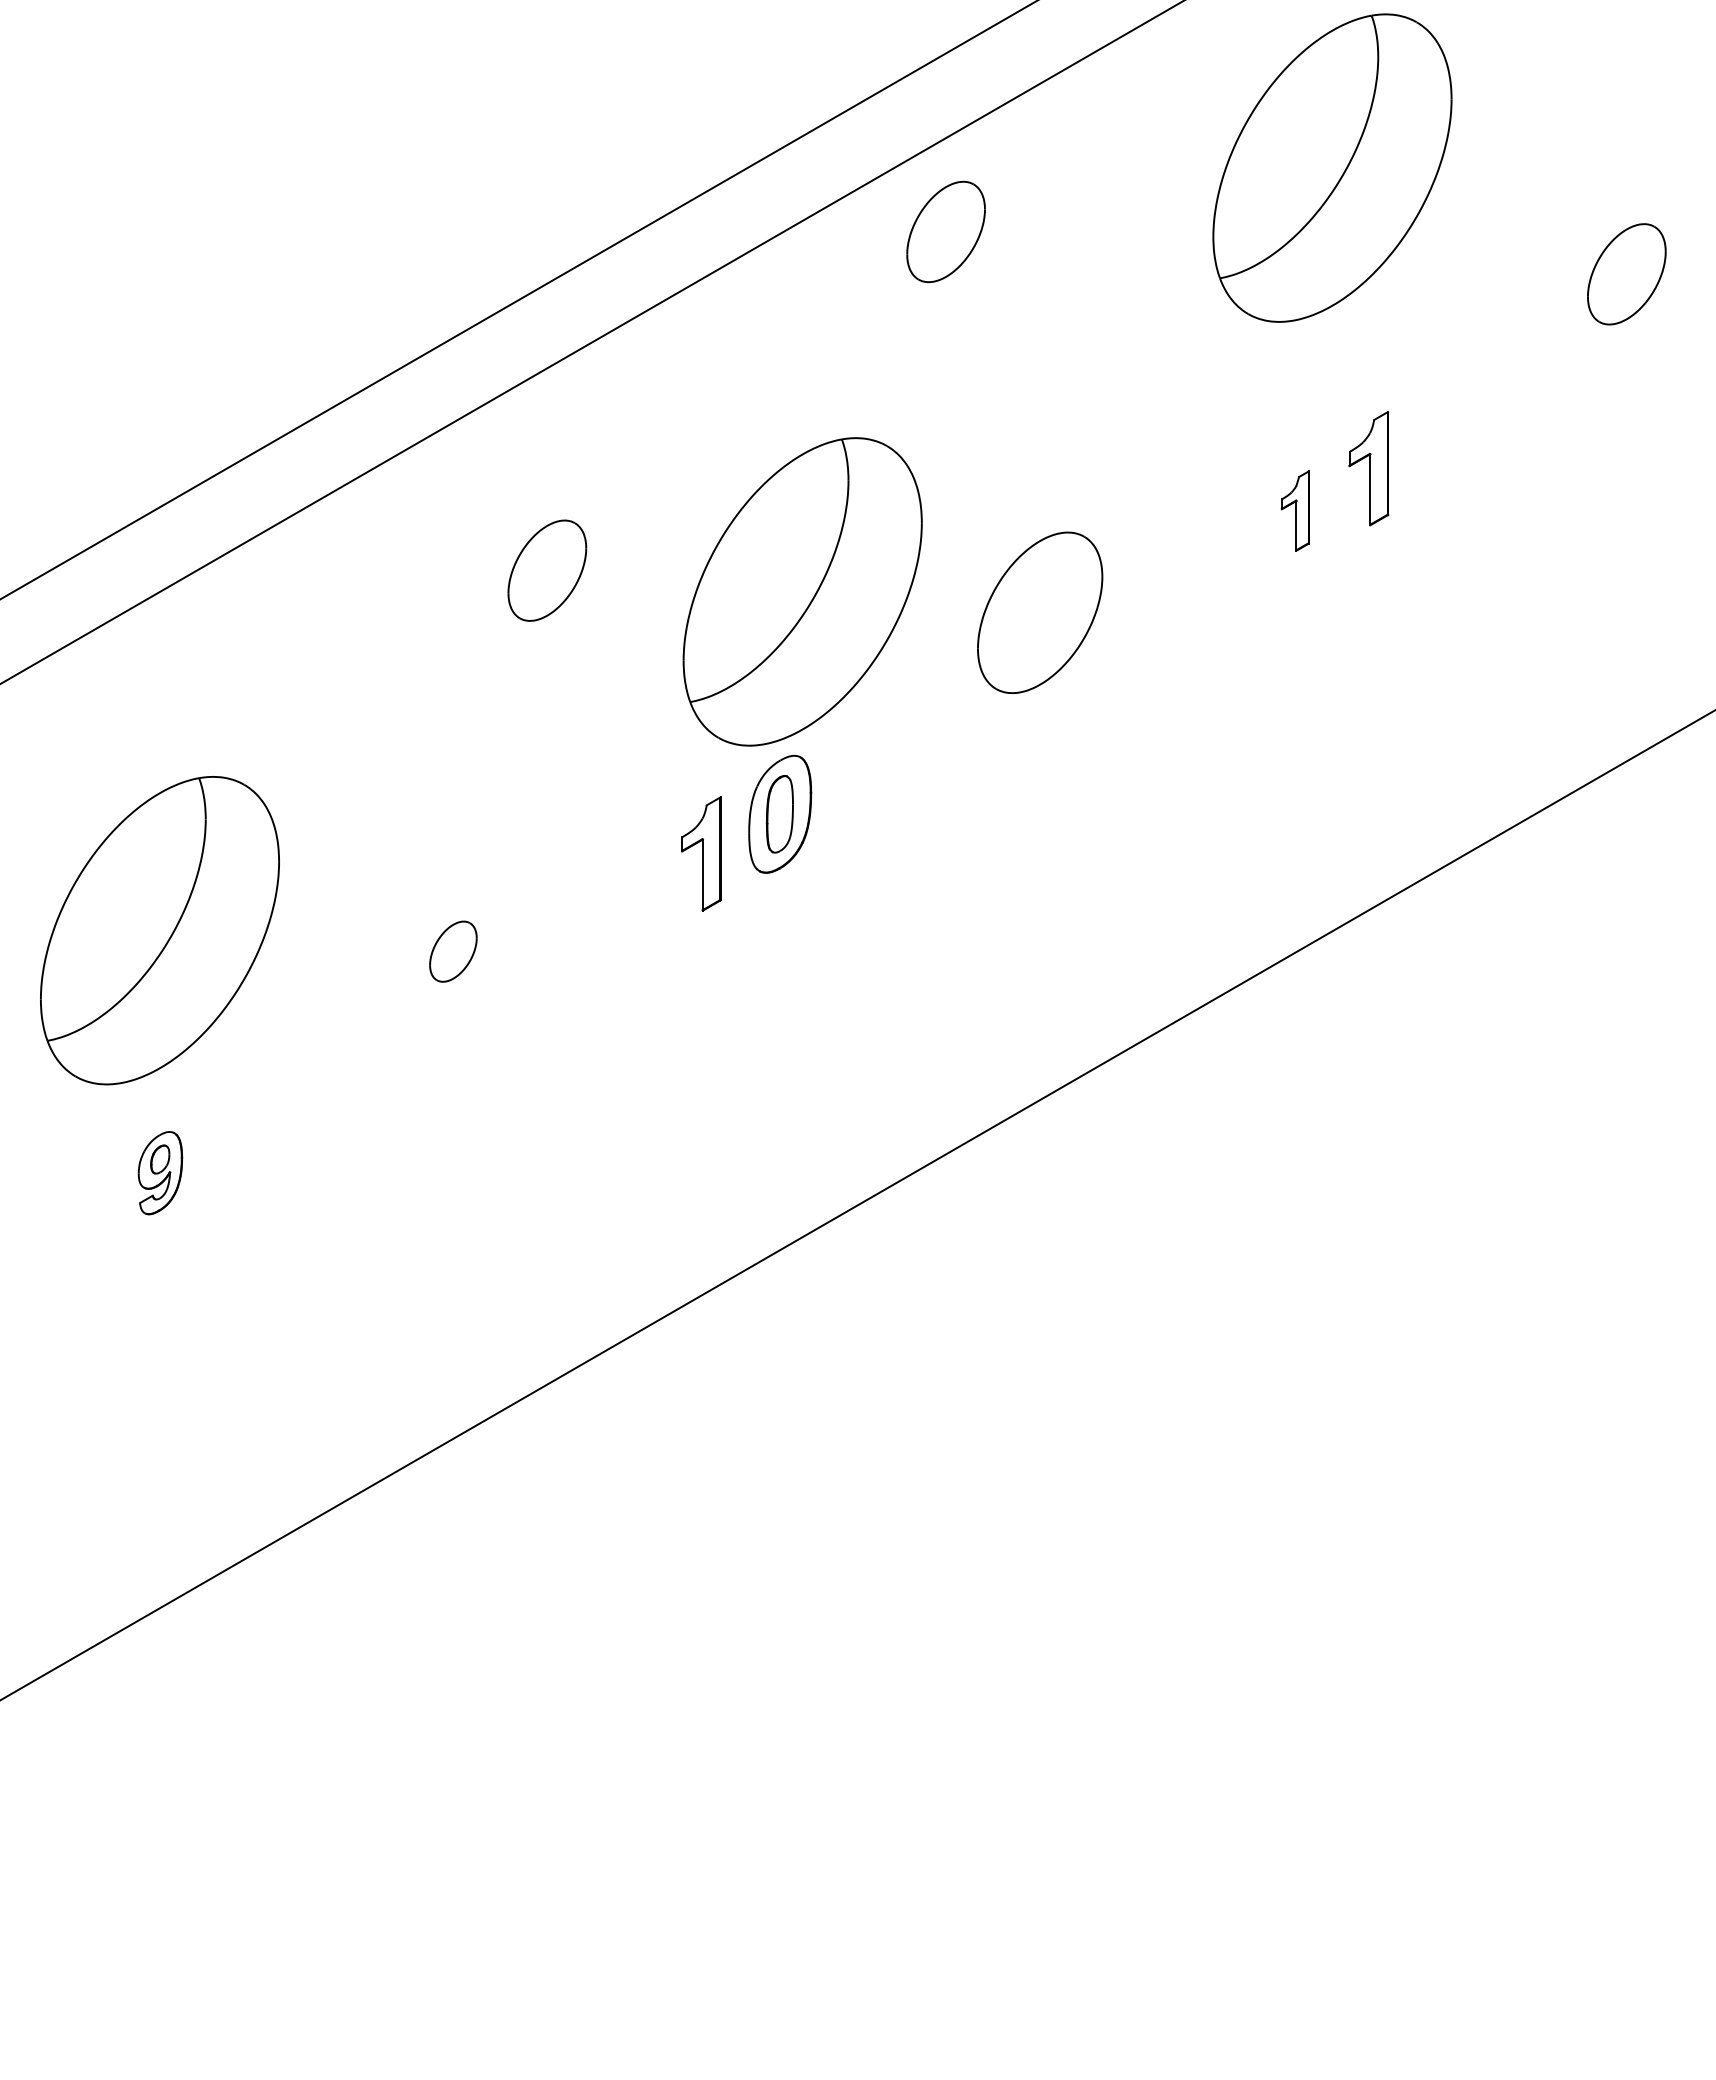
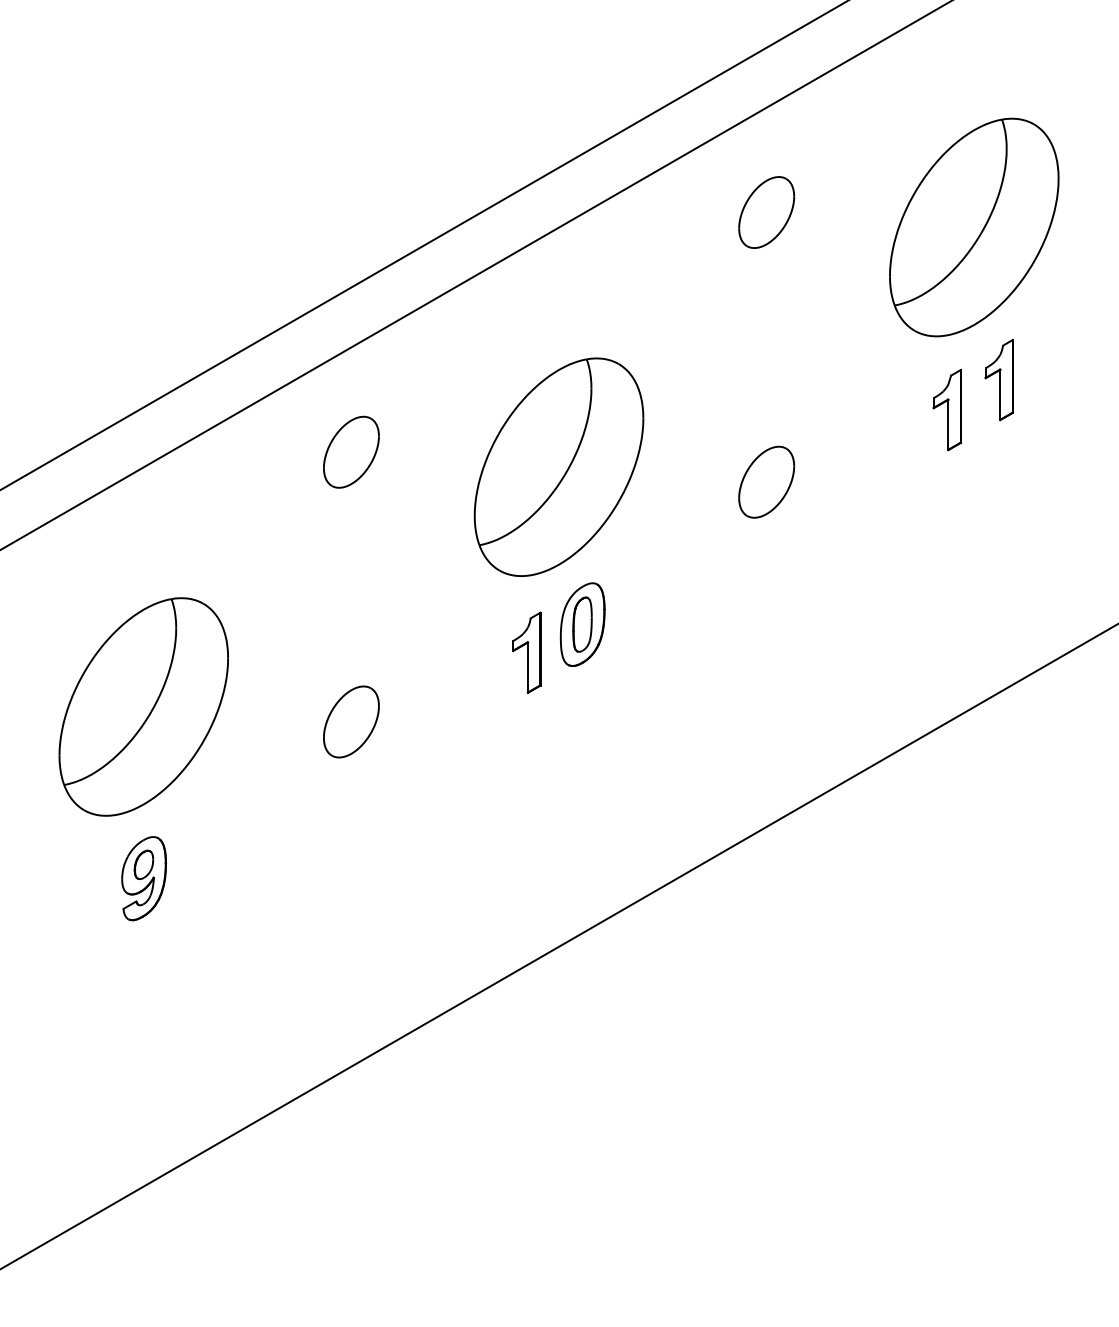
part: (1332, 167) -> (974, 227), moved
part: (945, 231) -> (766, 212), moved
part: (1295, 510) -> (947, 409), size x1.43
part: (547, 570) -> (351, 452), moved
part: (802, 591) -> (558, 466), moved
part: (1039, 613) -> (766, 482), size x0.62
part: (453, 951) -> (351, 721), size x1.67
part: (160, 1172) -> (144, 878), size x1.43

